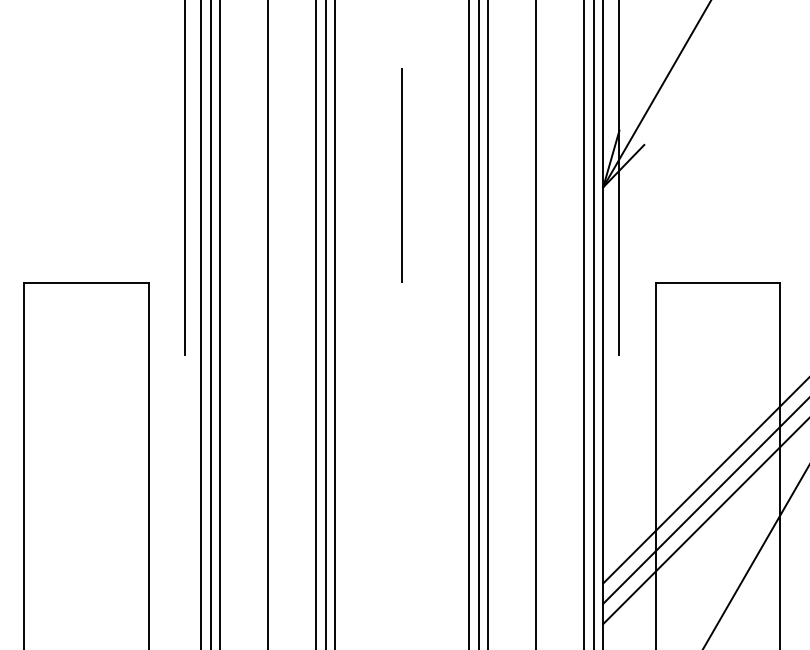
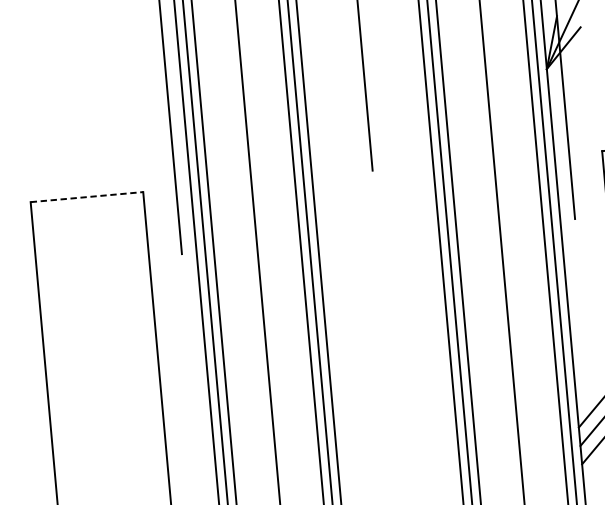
line: (86, 282) -> (86, 196), solid -> dashed

